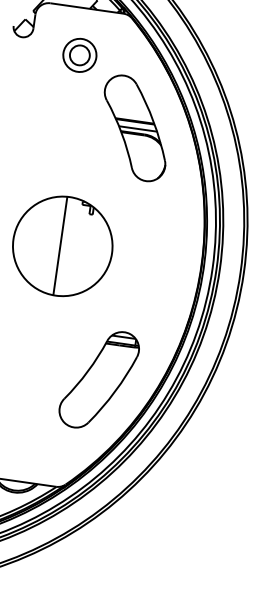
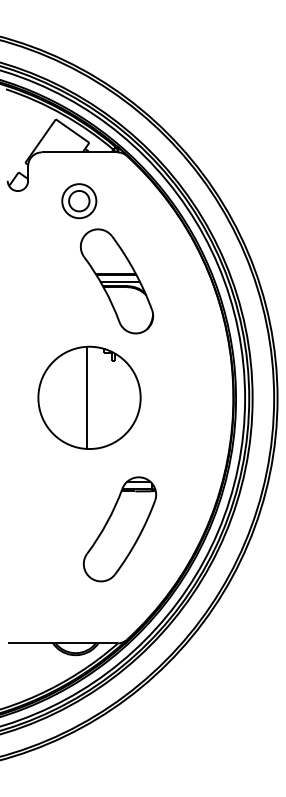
part: (134, 128) -> (116, 281), moved
part: (98, 379) -> (119, 529), moved

